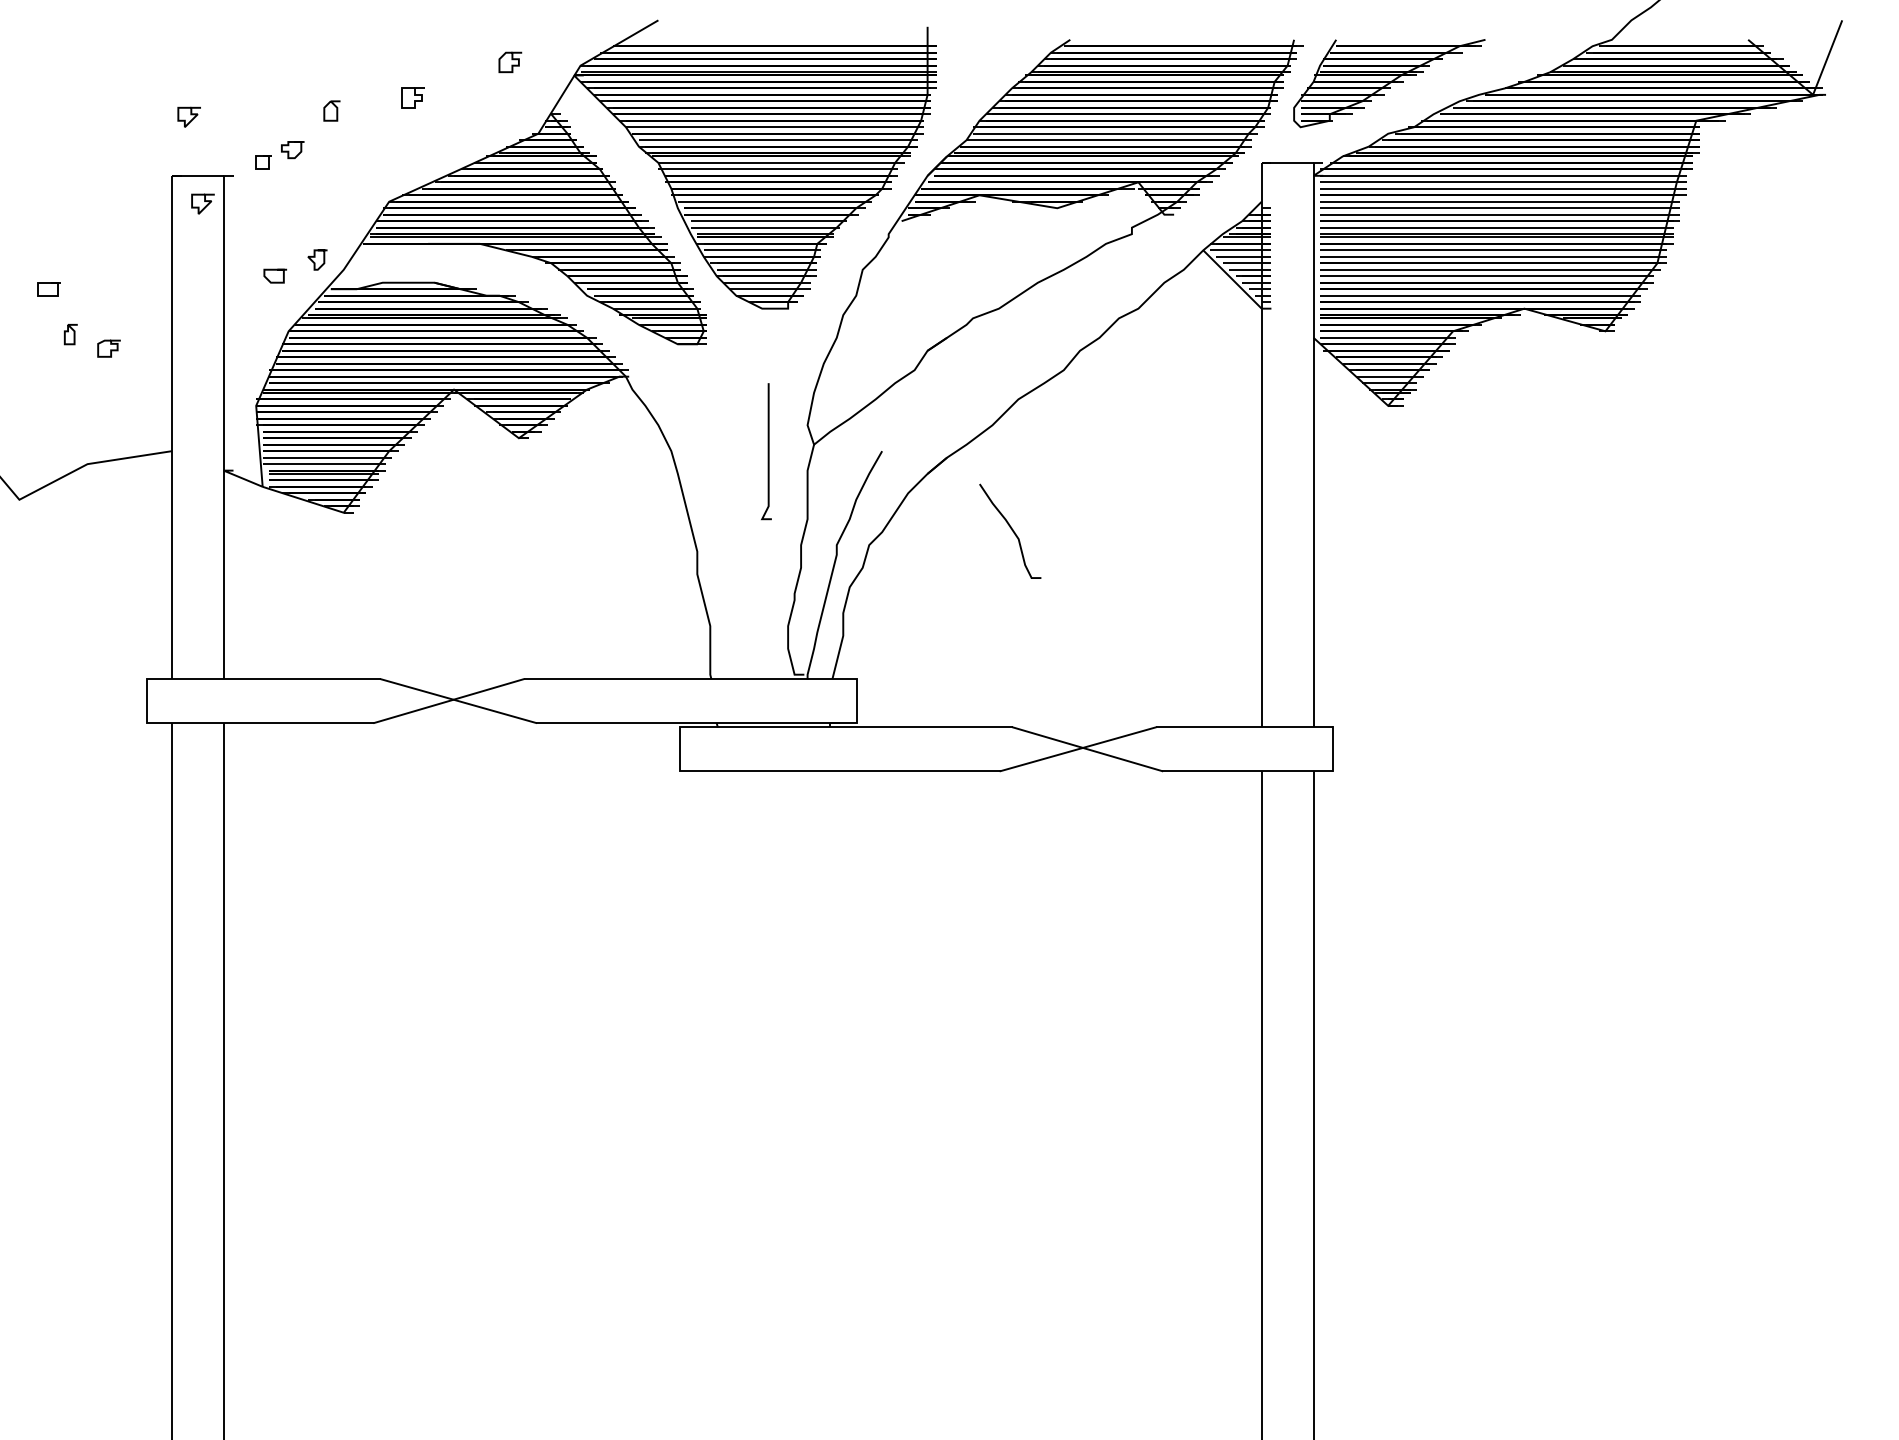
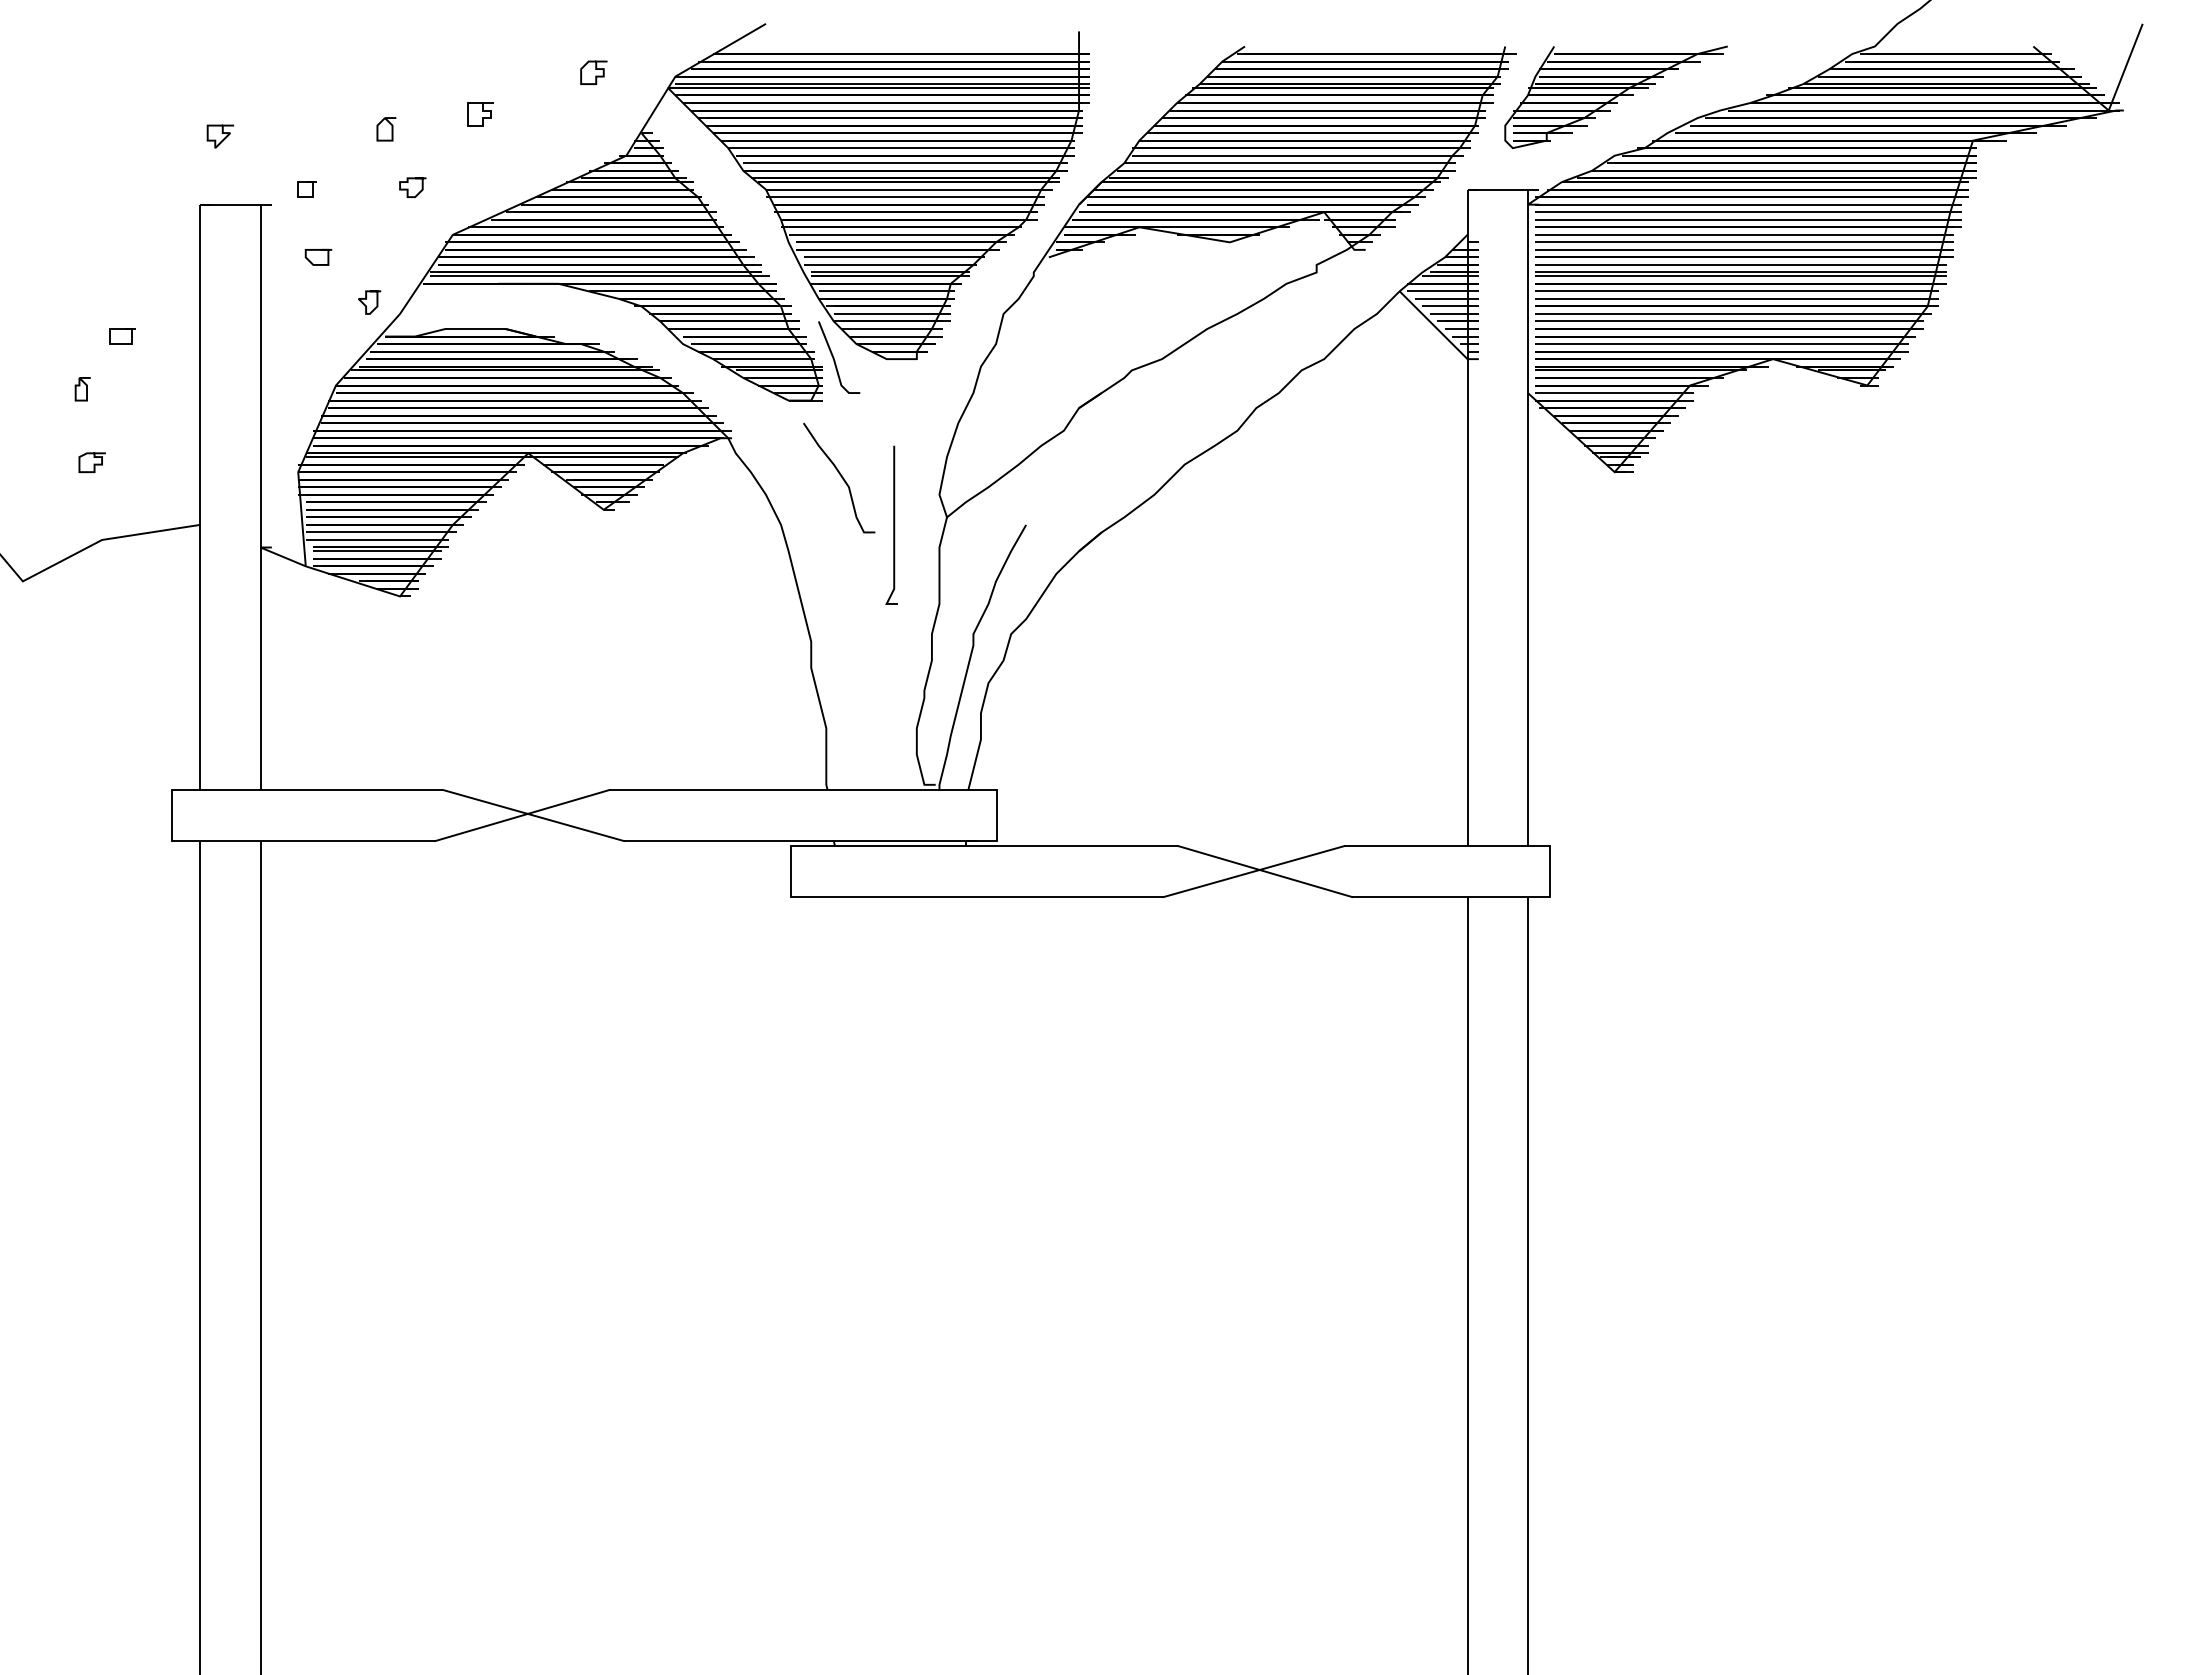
curve: (289, 150) -> (408, 188), moved
curve: (203, 201) -> (237, 234), removed
curve: (275, 270) -> (318, 250), moved
curve: (49, 283) -> (122, 329), moved
curve: (717, 307) -> (834, 357), added
curve: (110, 349) -> (93, 463), moved
curve: (1011, 529) -> (840, 476), moved

